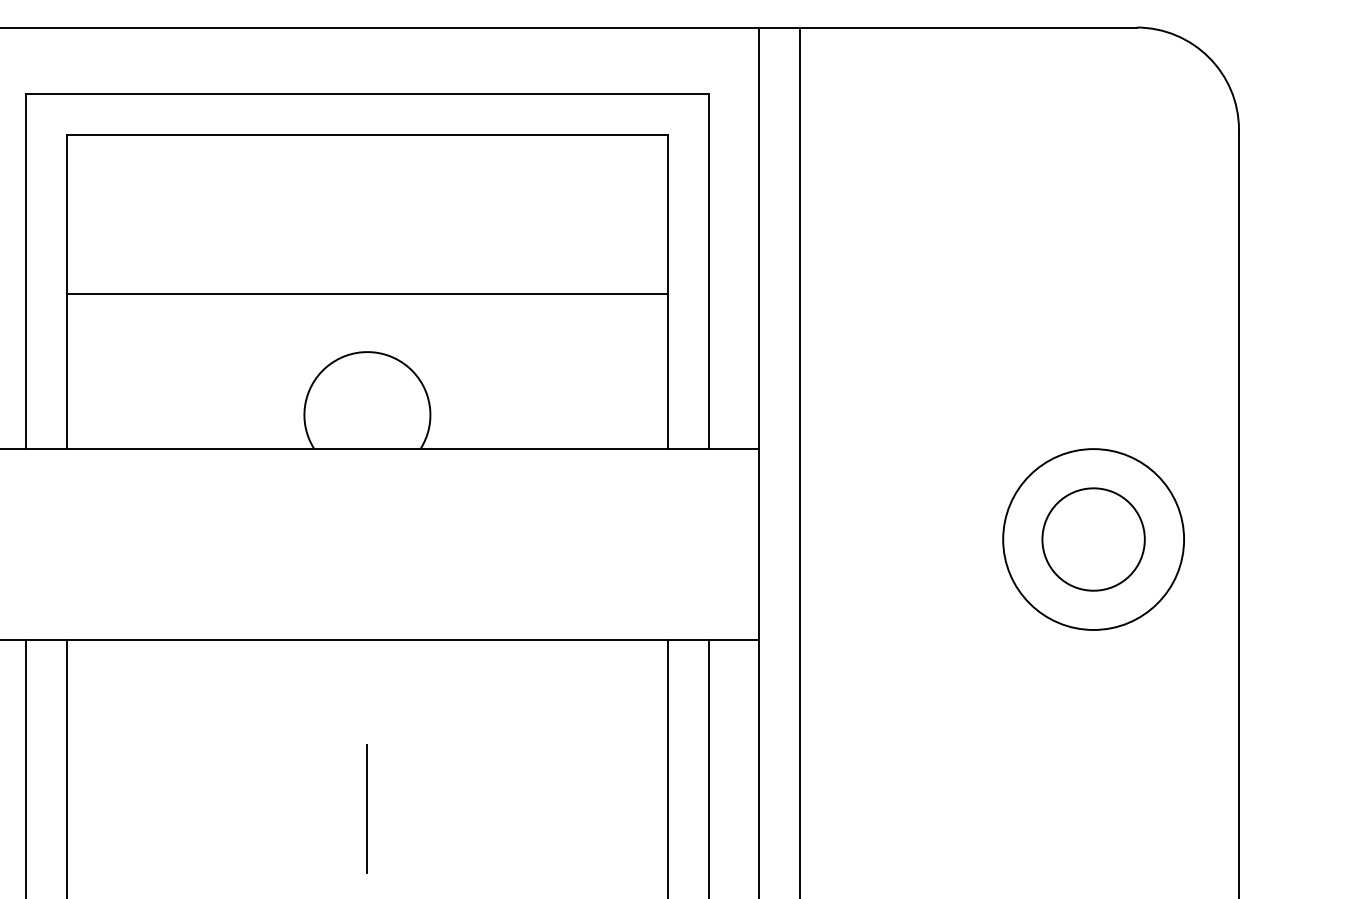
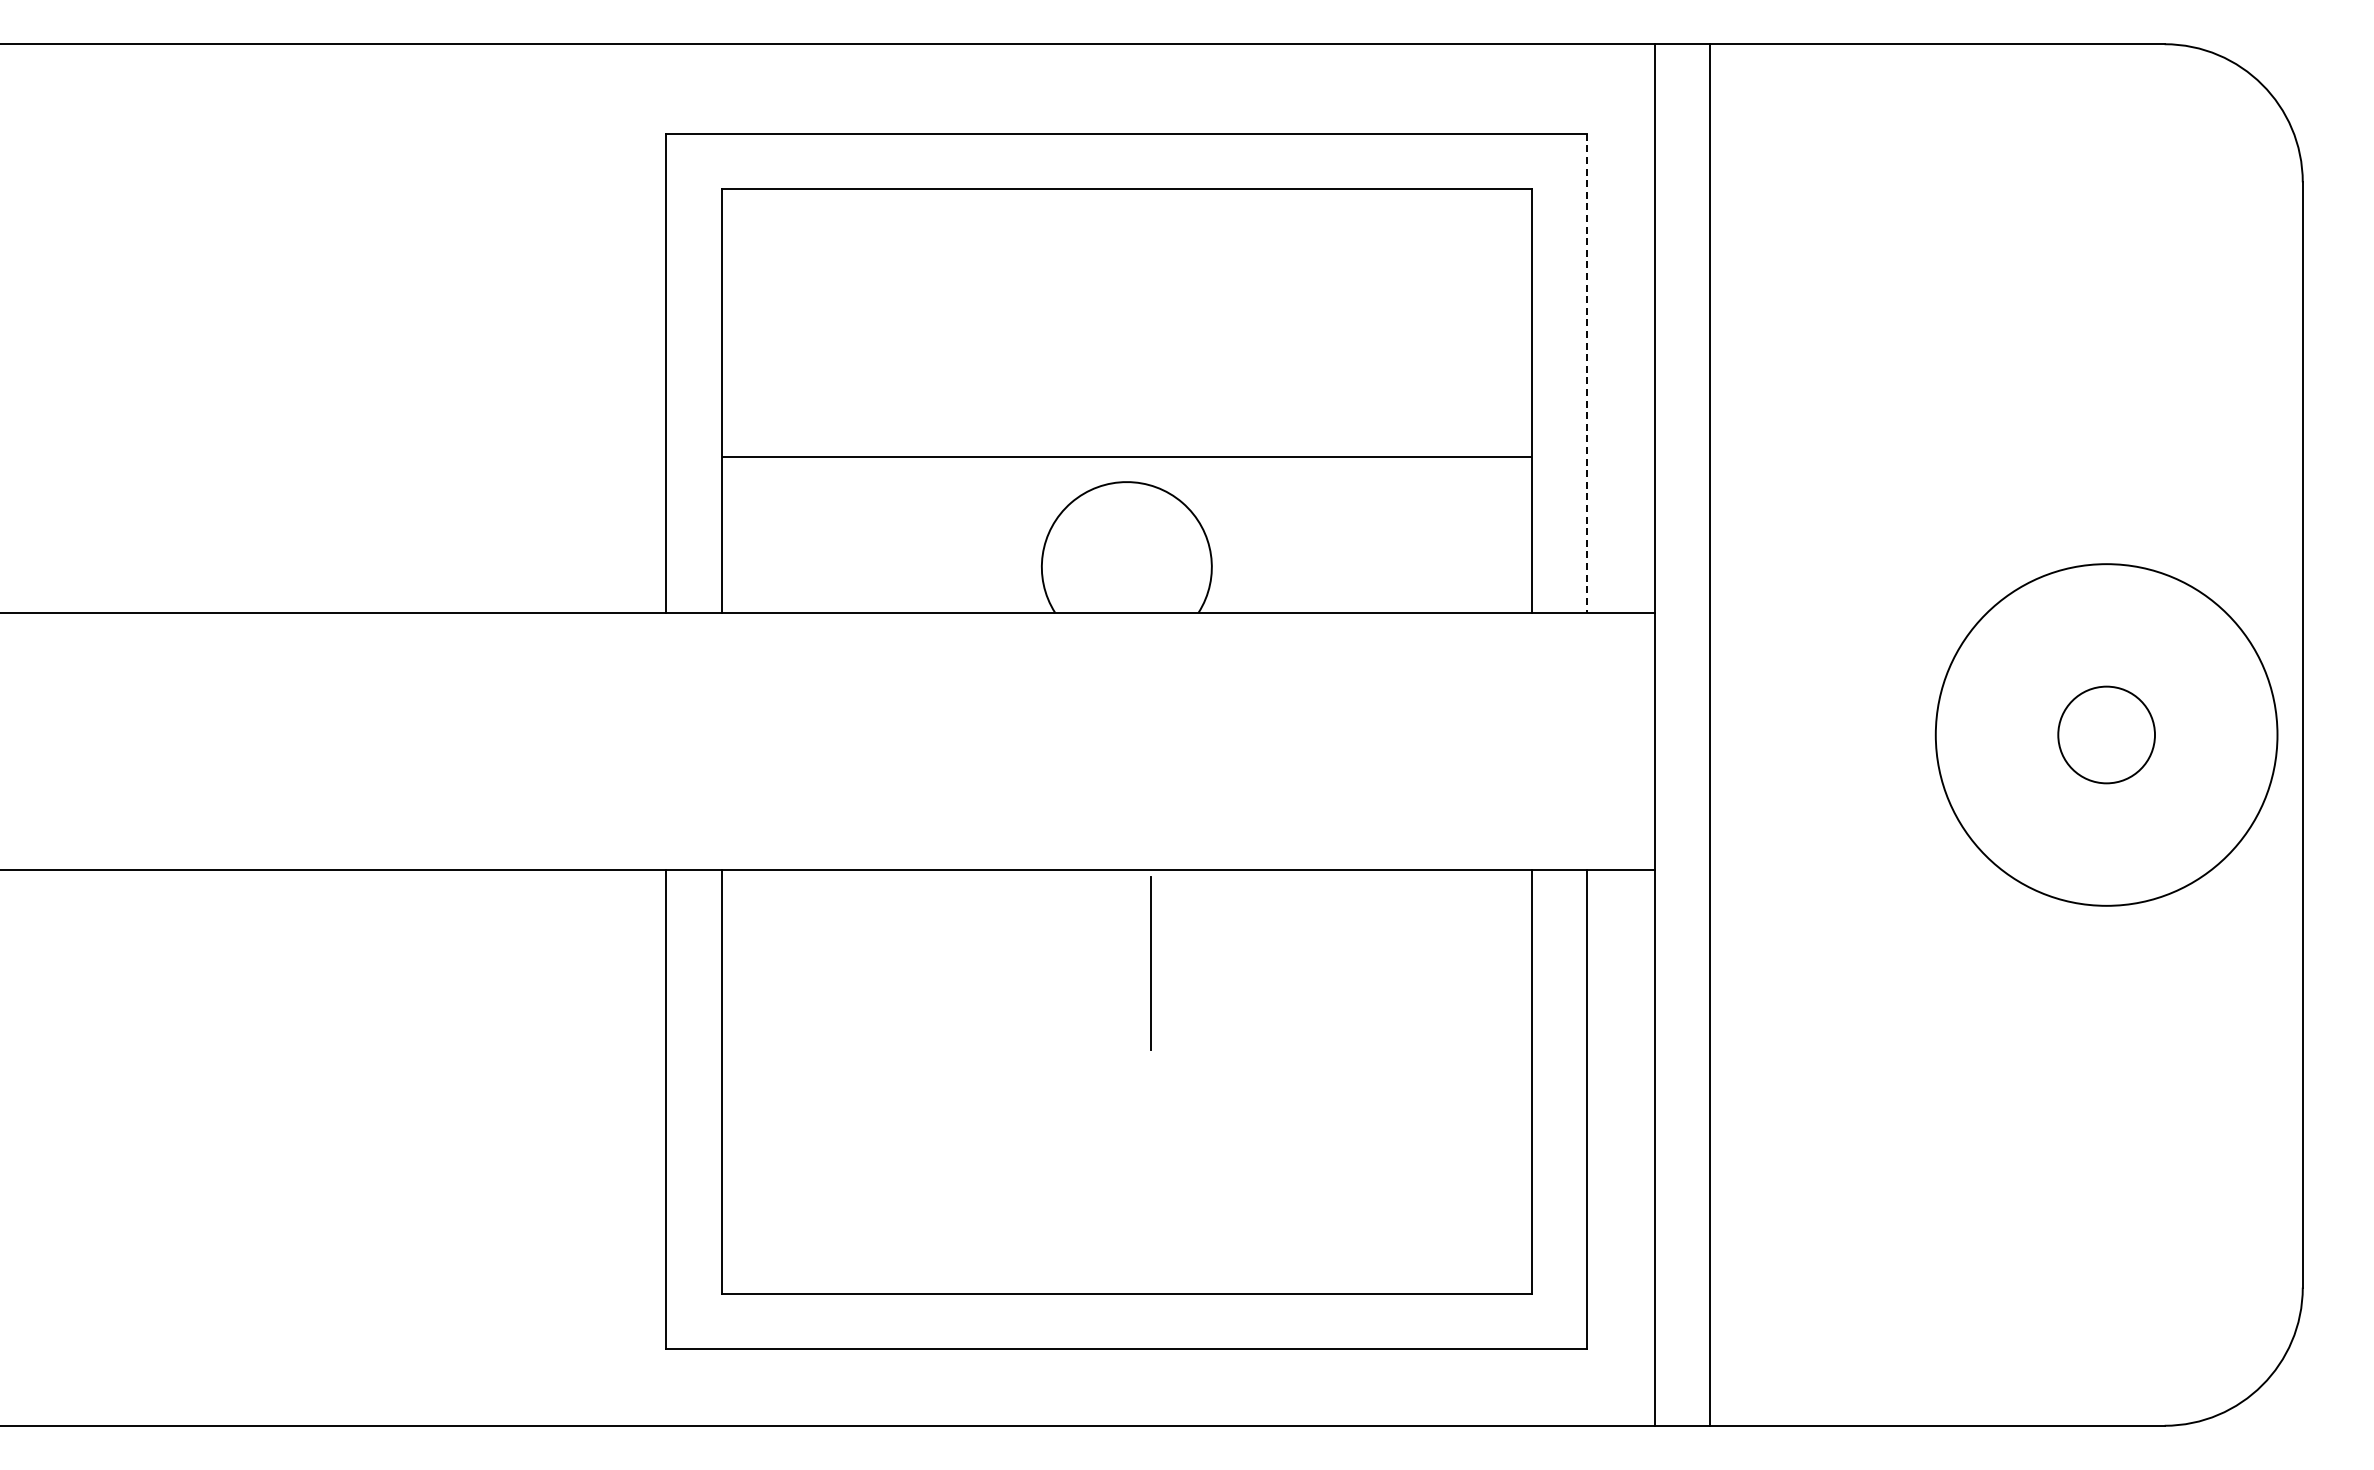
line: (708, 271) -> (1587, 373), solid -> dashed
line: (367, 293) -> (1126, 456), moved
circle: (1093, 539) -> (2106, 734), size x0.7
circle: (1093, 539) -> (2106, 734), size x1.4
line: (367, 808) -> (1150, 963), moved

